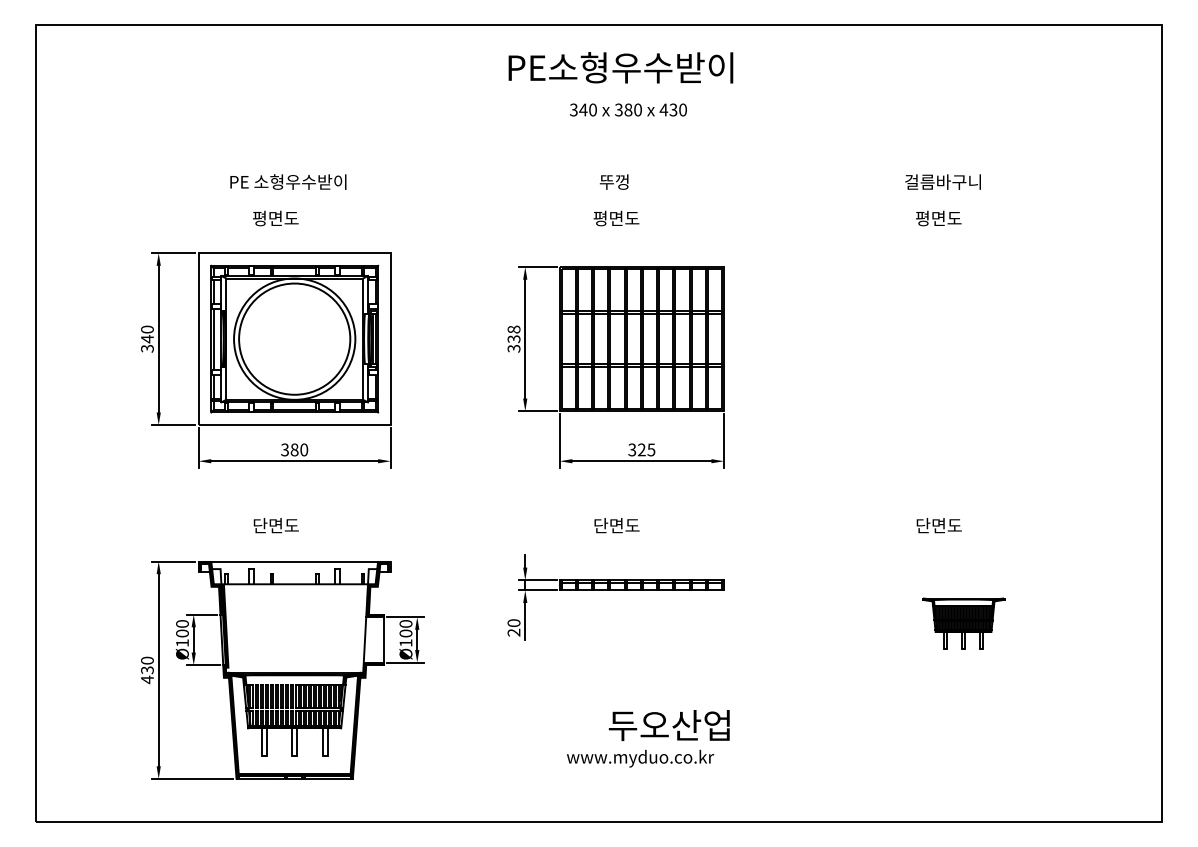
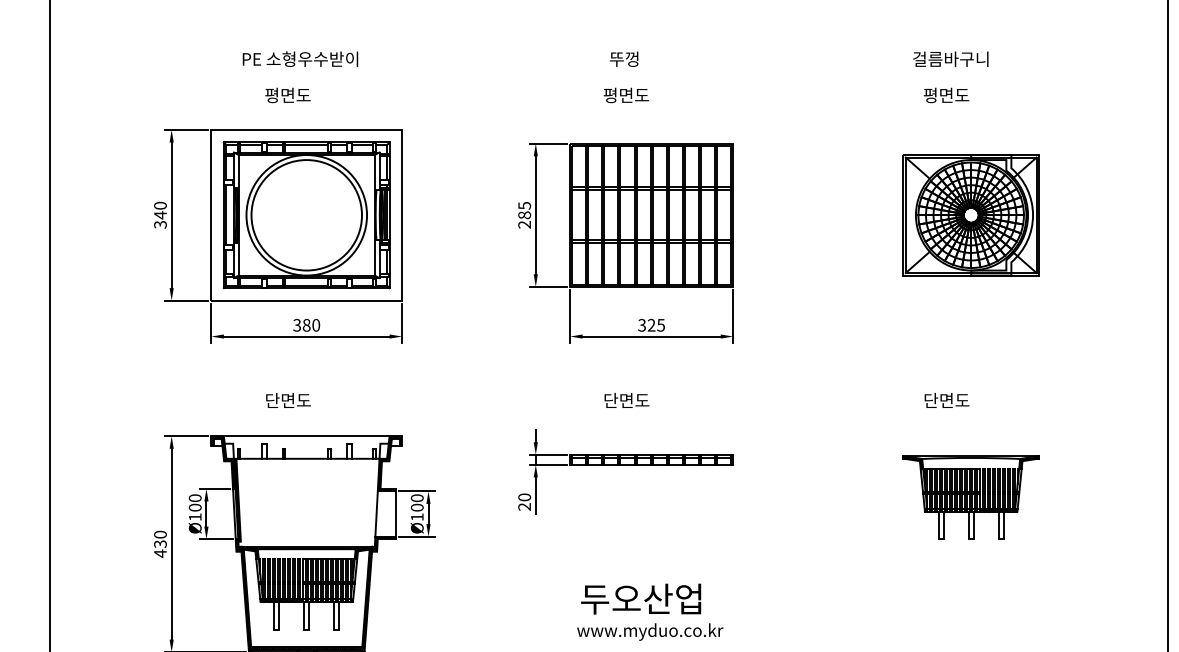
text: (513, 338) -> (524, 214), 338 -> 285
part: (963, 338) -> (971, 214), added
part: (963, 623) -> (971, 497), size x1.67
text: (668, 725) -> (640, 599), moved

